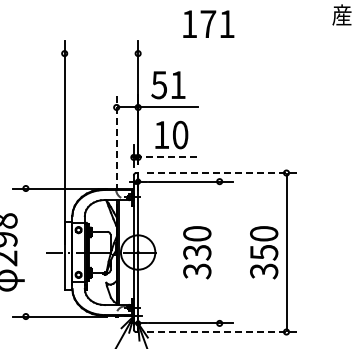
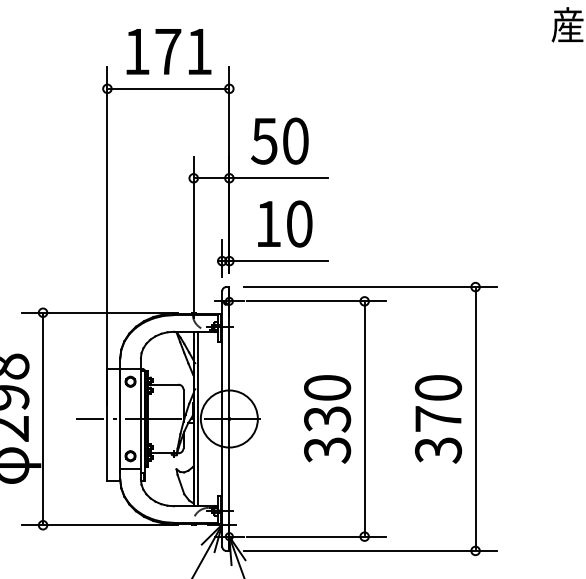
text: (208, 23) -> (168, 50), moved
line: (101, 53) -> (168, 88), added
text: (177, 85) -> (294, 141), 51 -> 50
line: (116, 142) -> (193, 236), dashed -> solid
line: (167, 157) -> (278, 261), dashed -> solid
line: (223, 173) -> (371, 287), dashed -> solid
line: (25, 252) -> (42, 418), added
line: (219, 252) -> (364, 418), added
text: (264, 252) -> (439, 418), 350 -> 370
line: (223, 332) -> (371, 551), dashed -> solid

